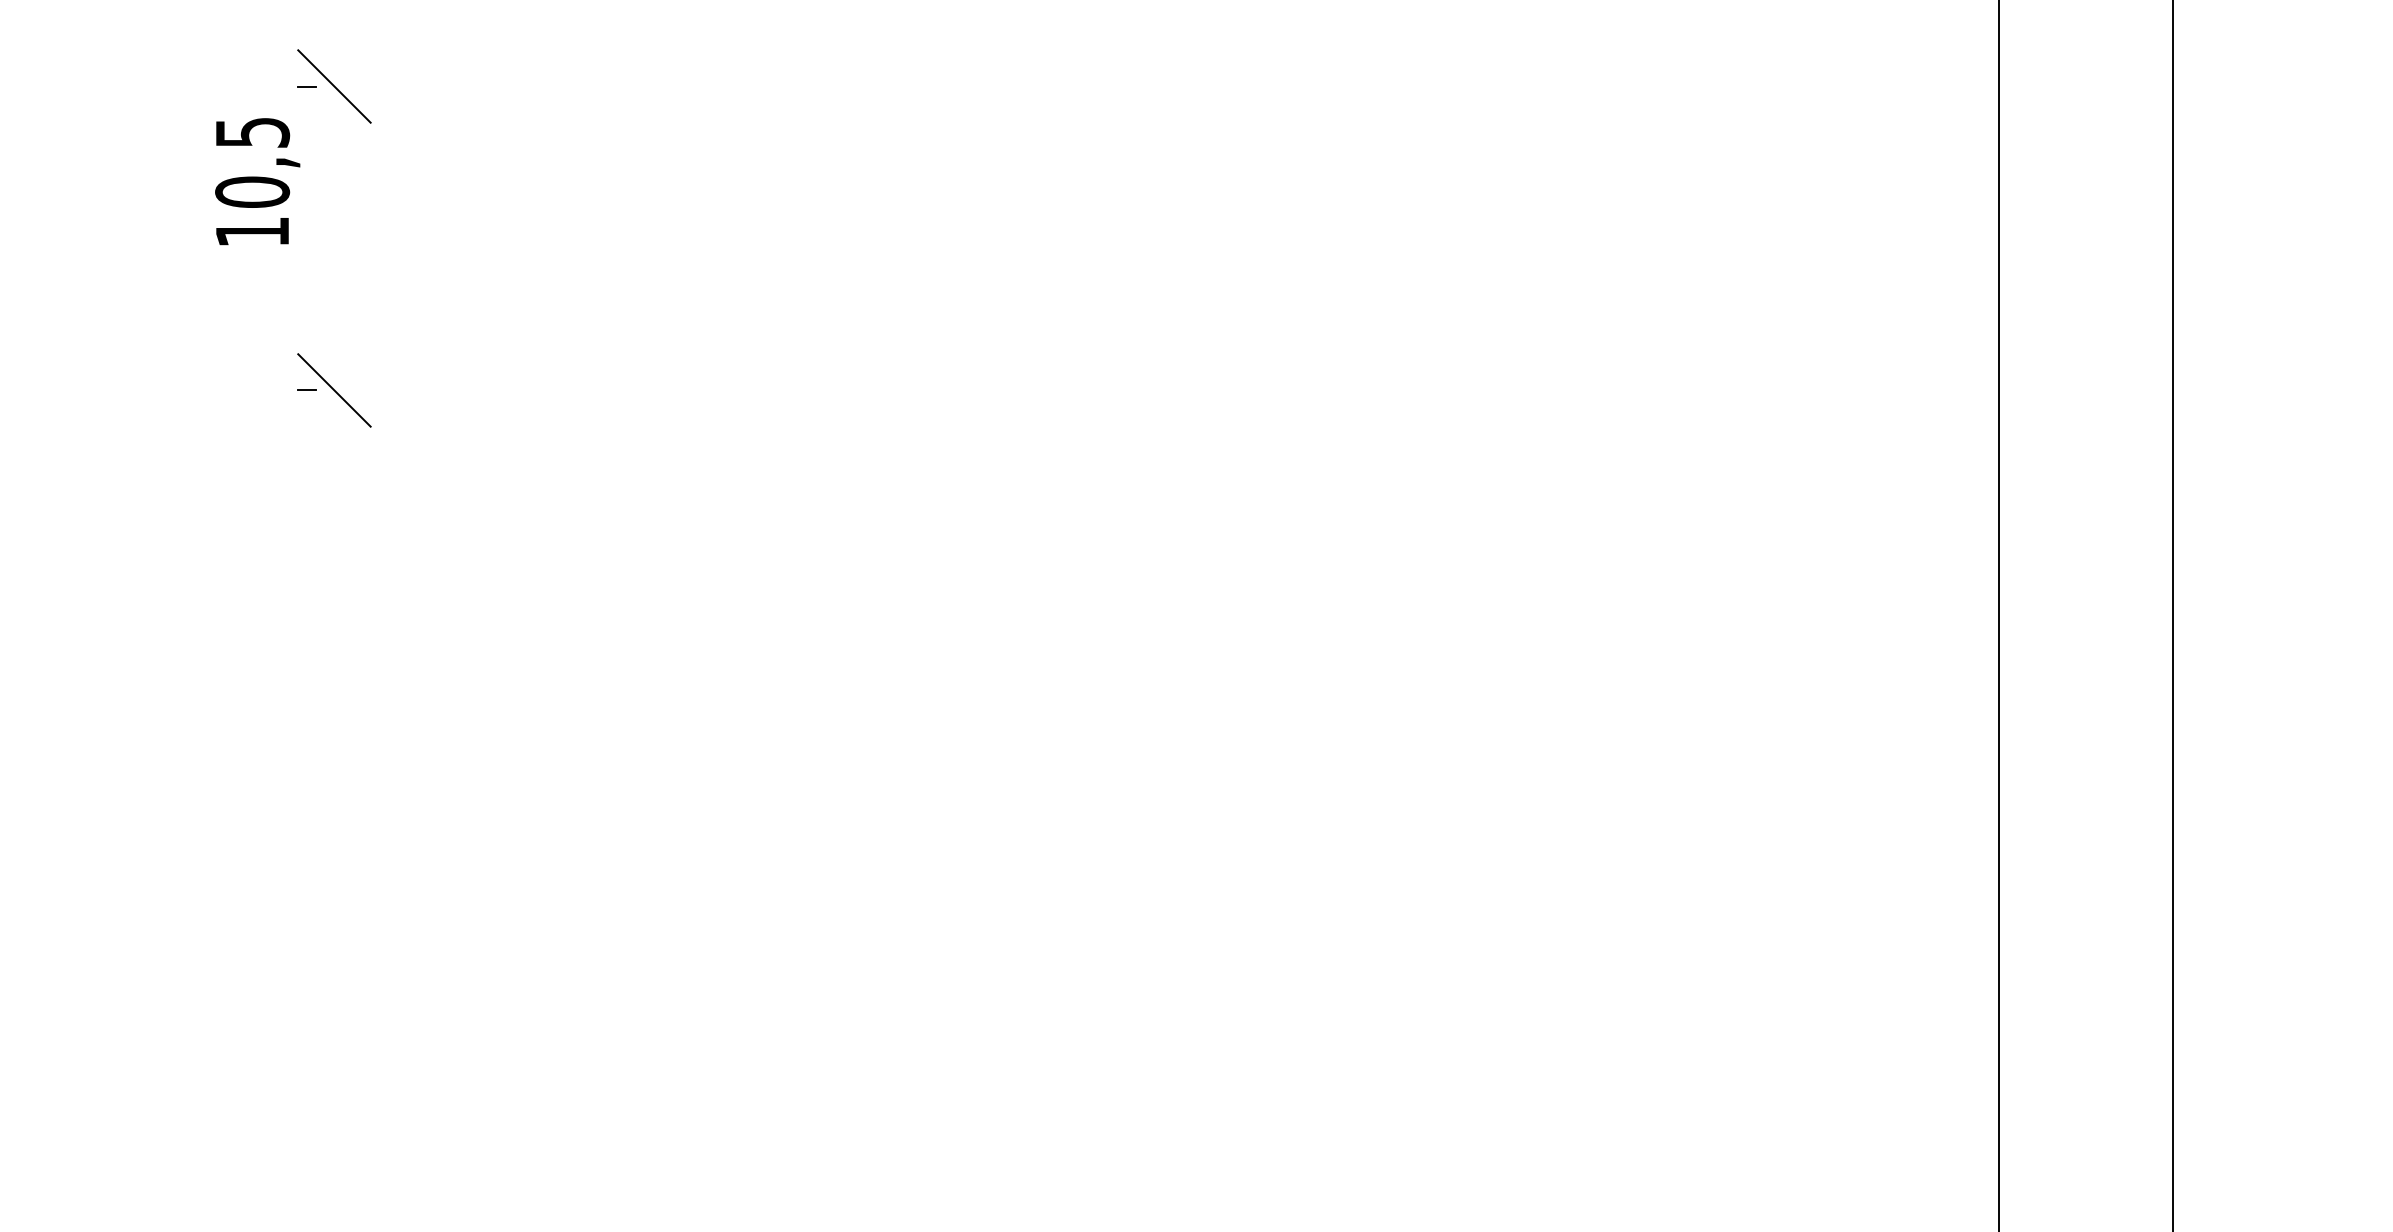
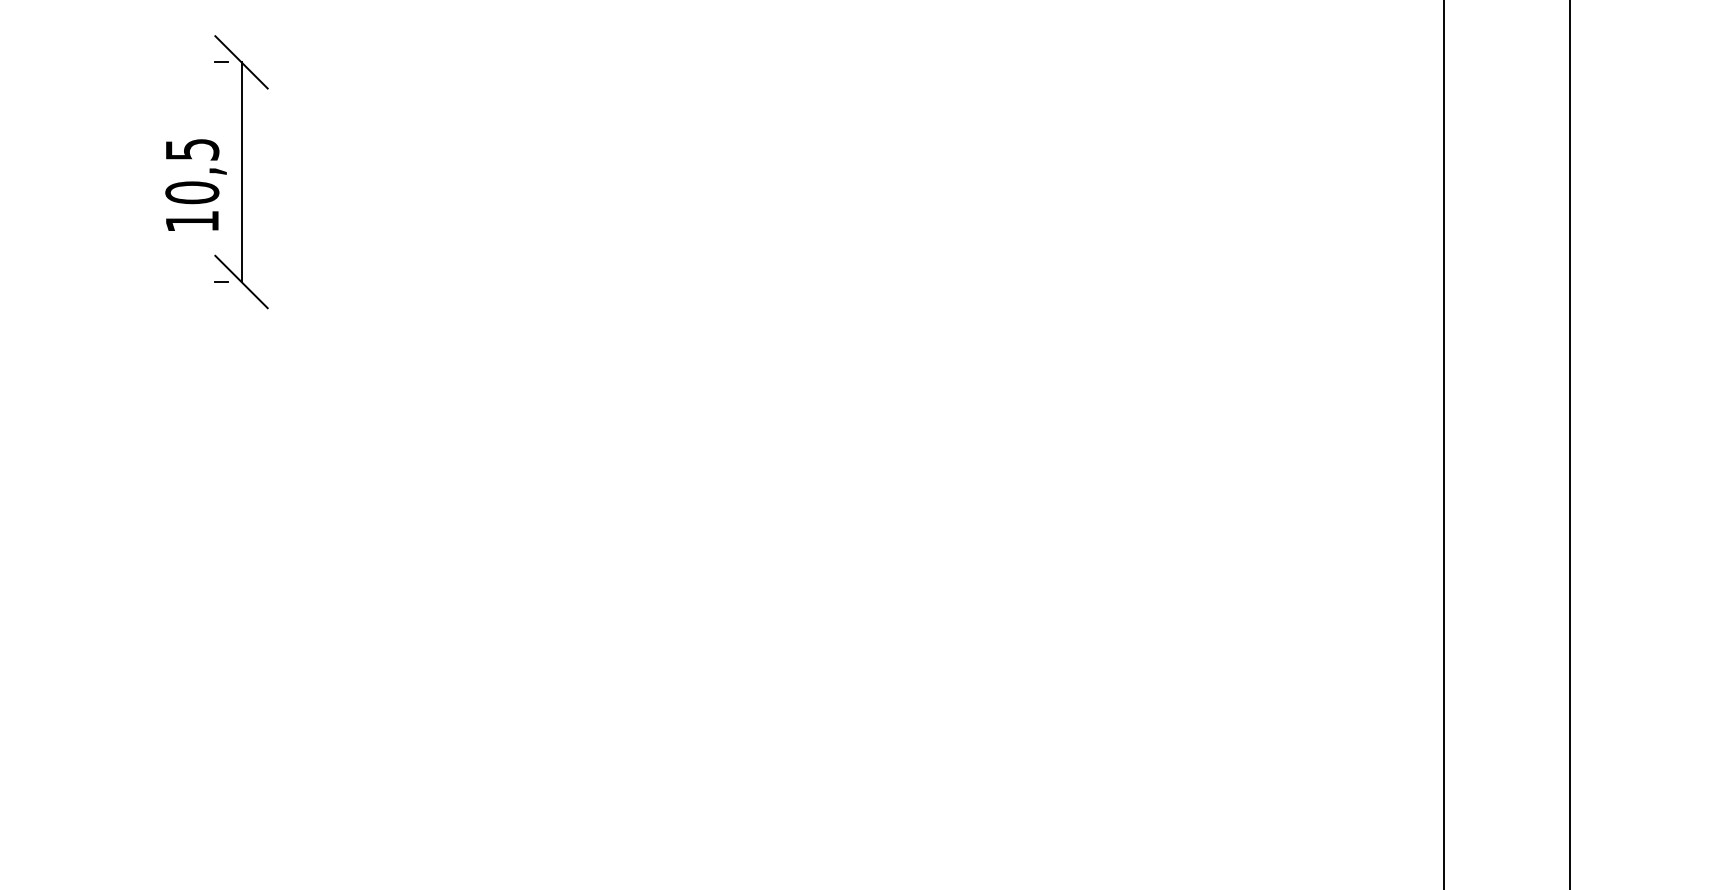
text: (256, 180) -> (195, 184), moved
line: (334, 238) -> (241, 172), added

